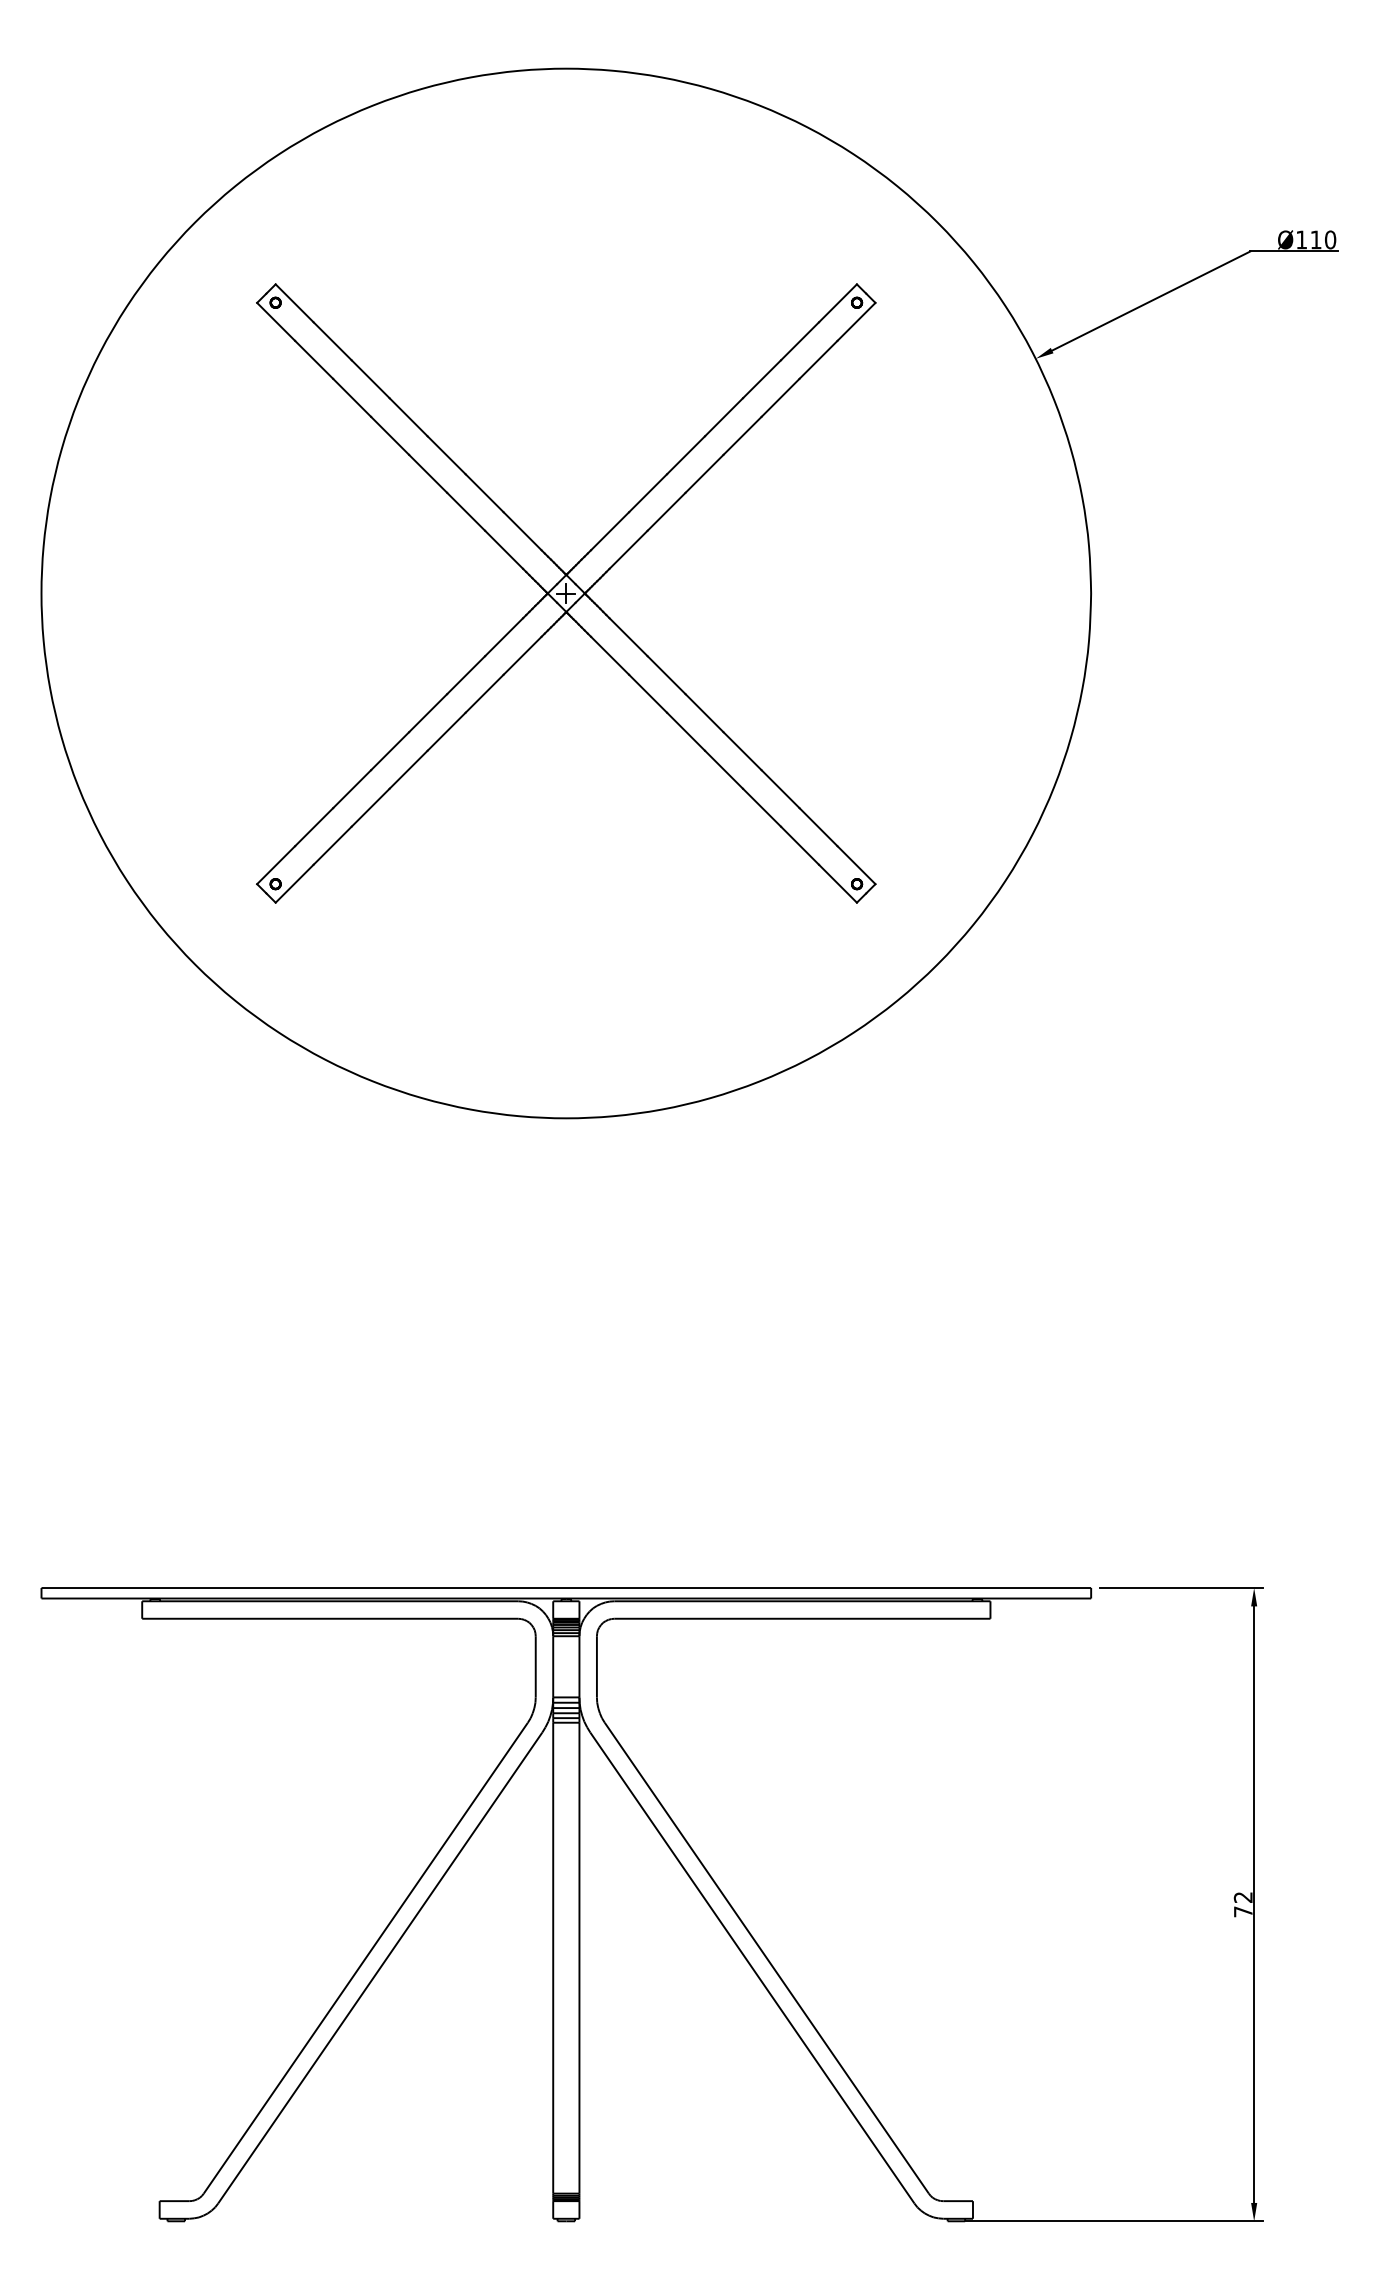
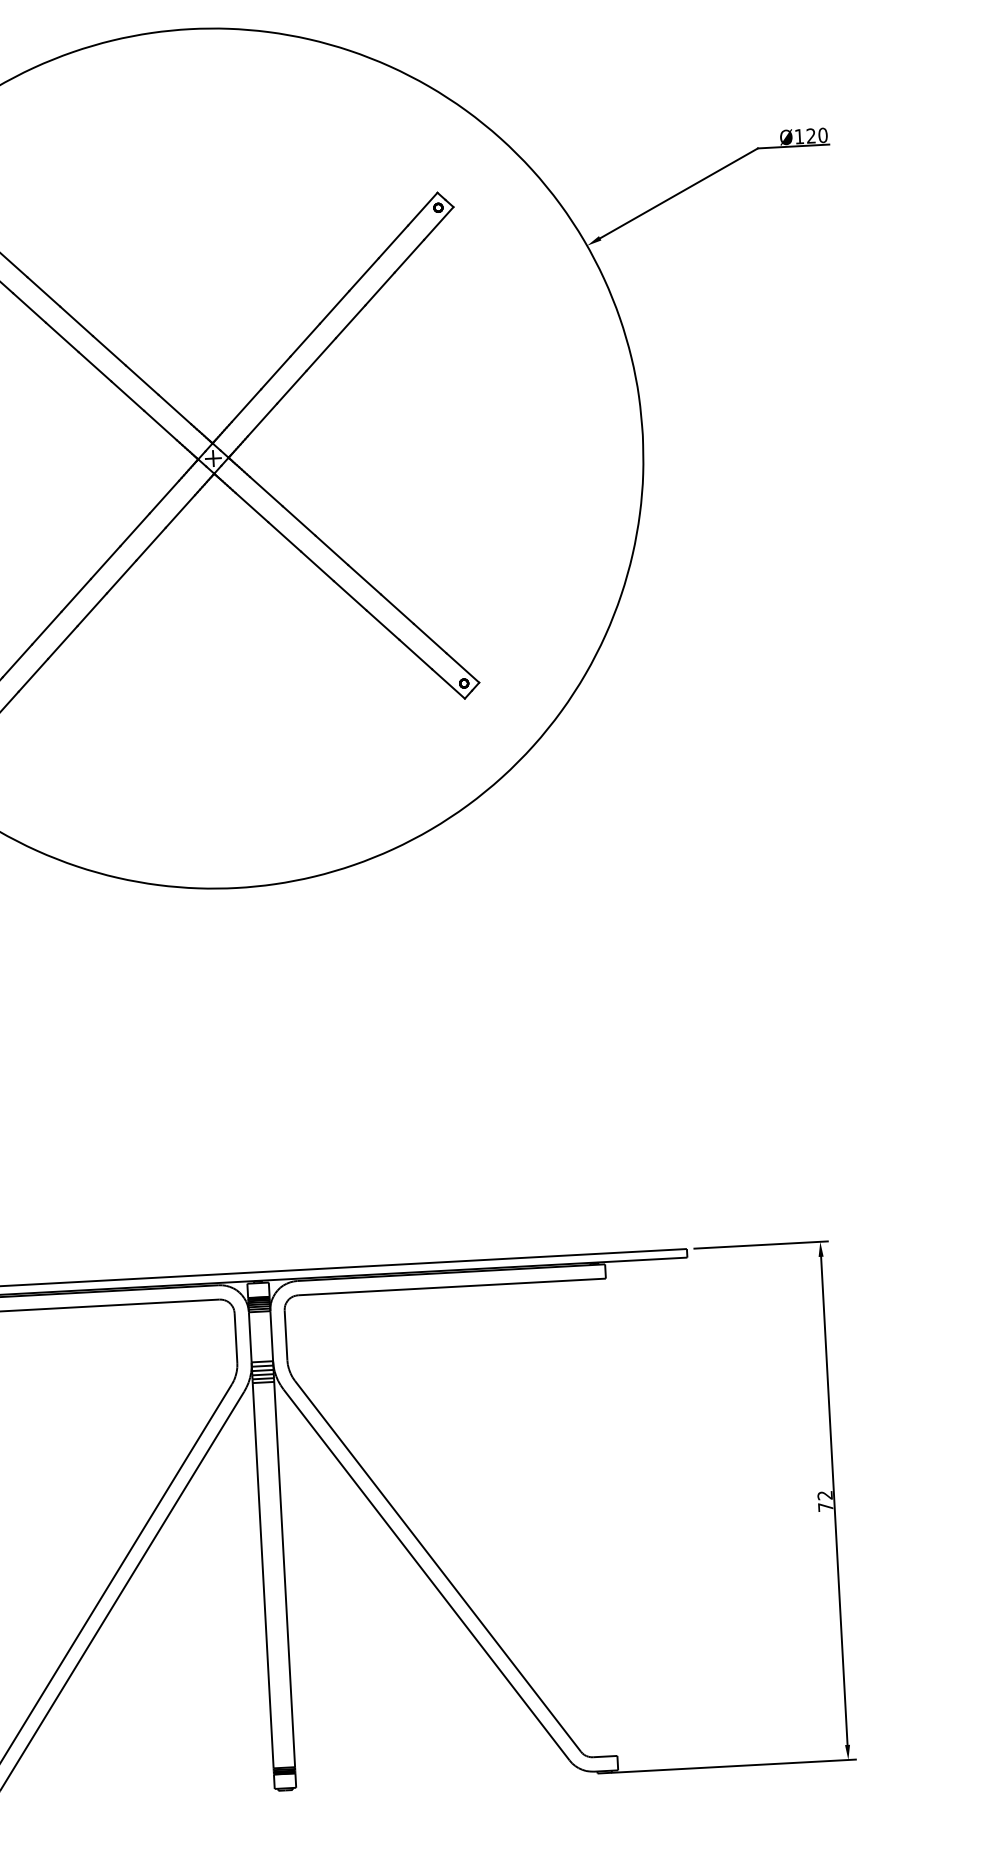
text: (1315, 239) -> (810, 135), Ø110 -> Ø120

